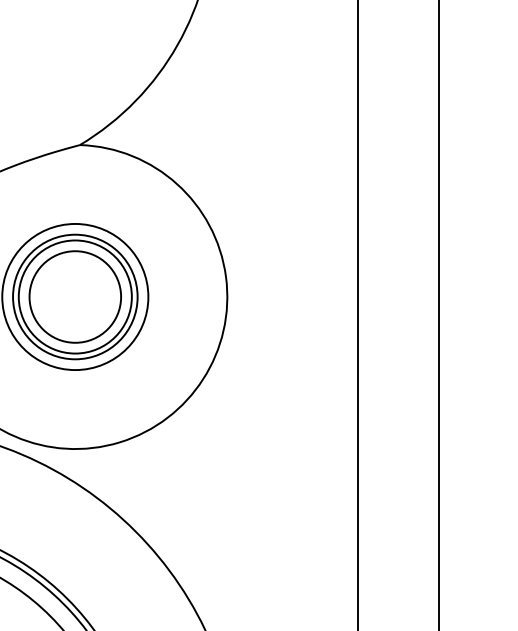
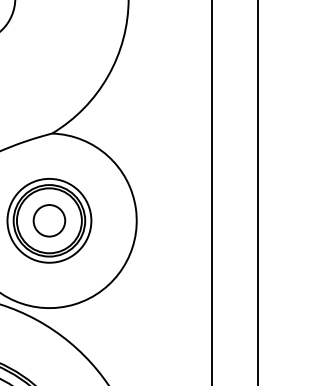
circle: (75, 296) -> (49, 220), size x0.6

